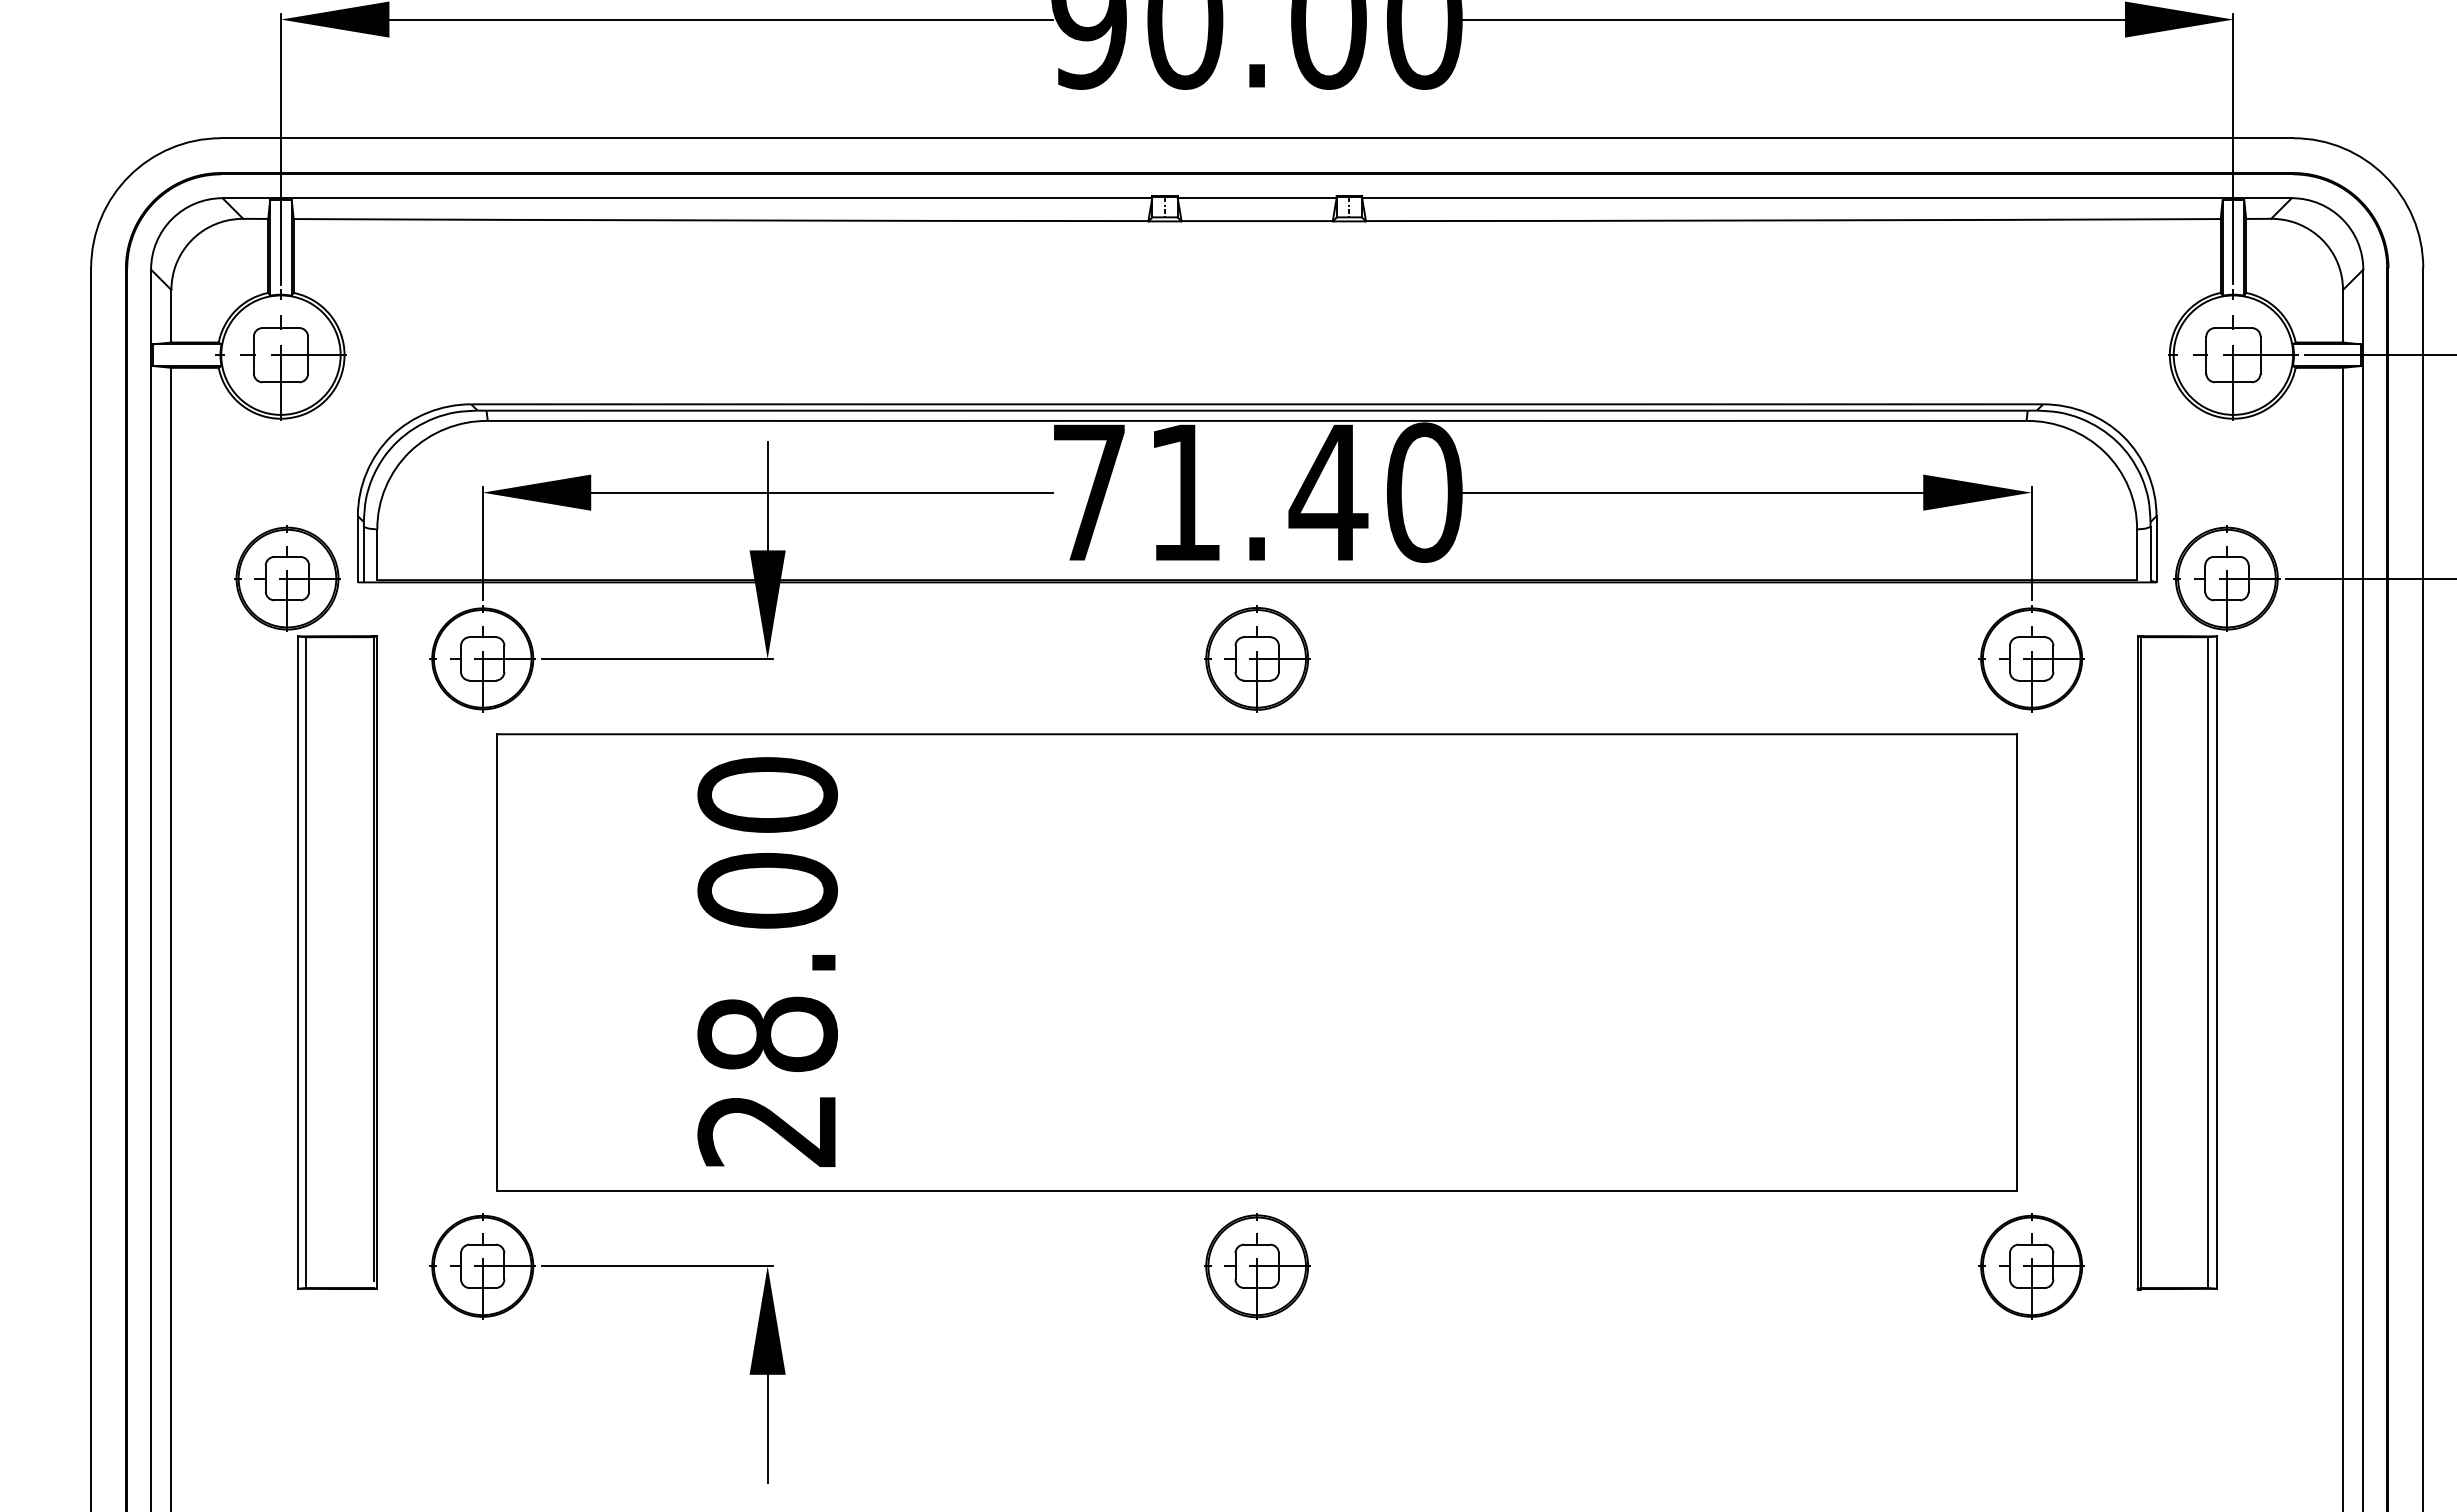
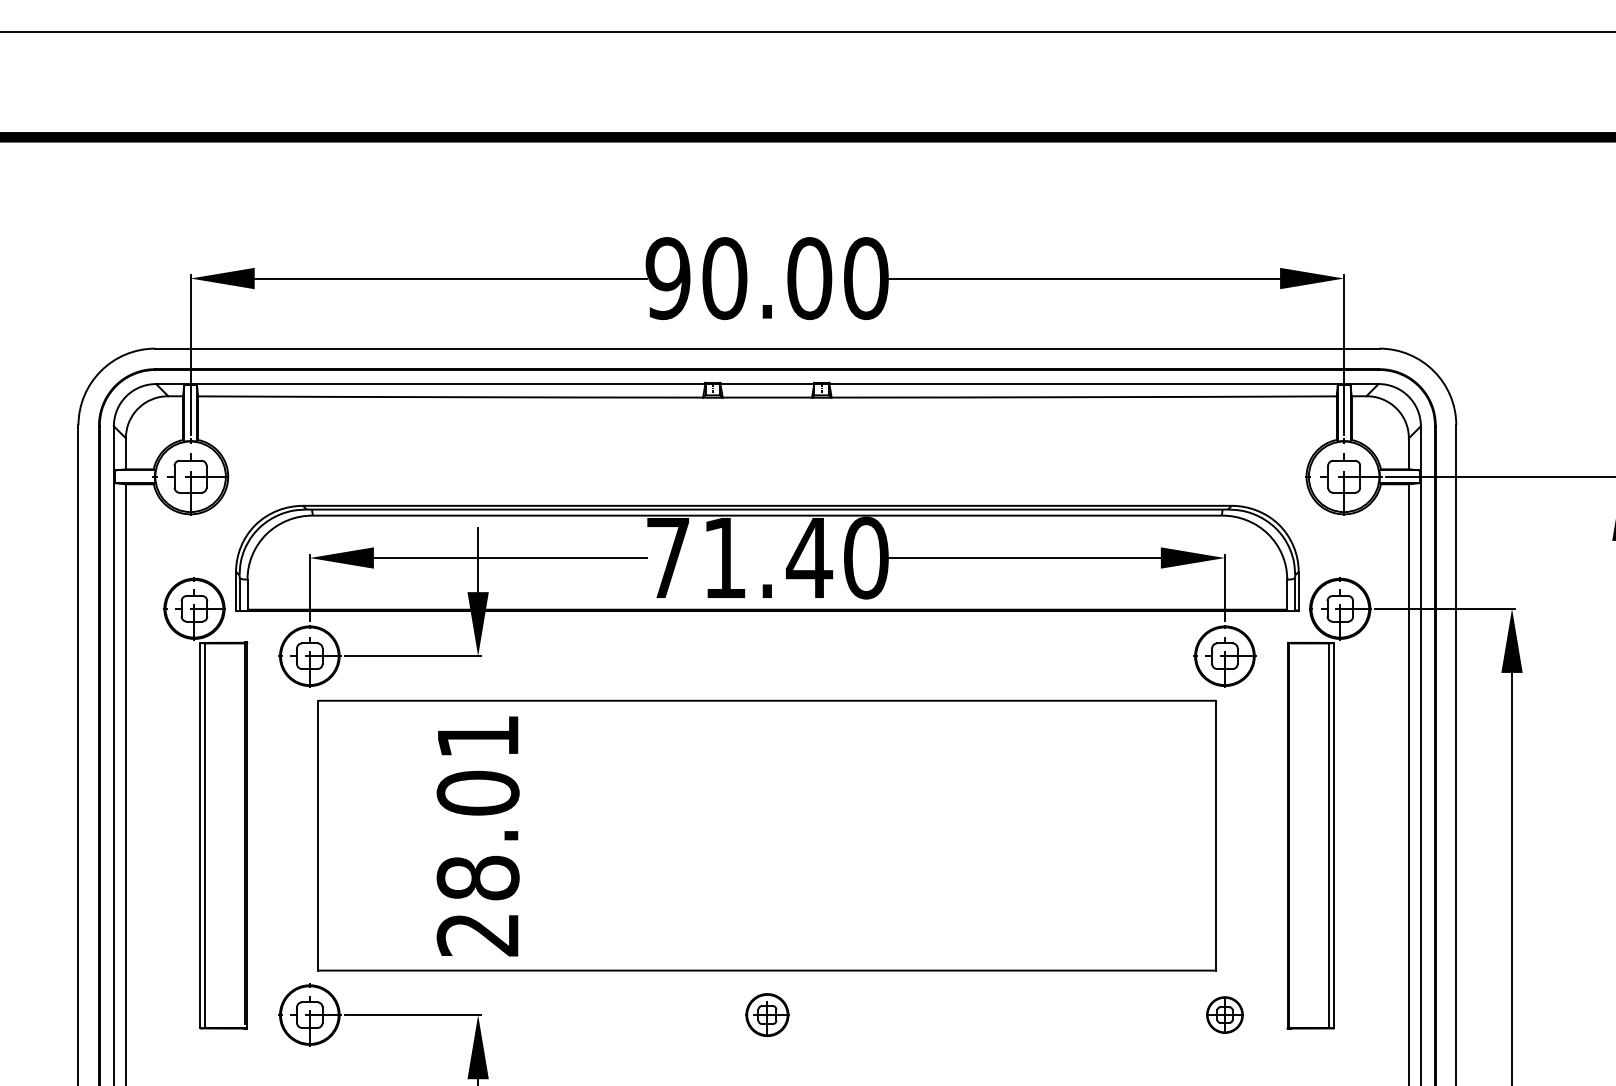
part: (1257, 659) -> (767, 656), removed
text: (766, 794) -> (477, 736), 28.00 -> 28.01
part: (1257, 1265) -> (767, 1014), size x0.7
part: (2030, 1265) -> (1224, 1014), size x0.6

